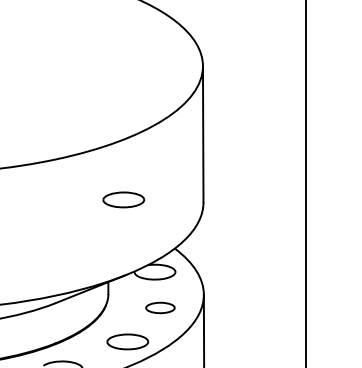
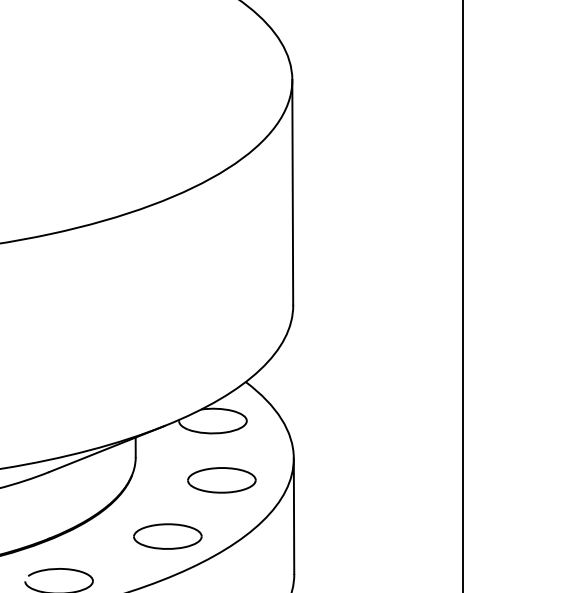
part: (123, 199) -> (160, 300), removed
part: (160, 307) -> (222, 479), size x1.43

